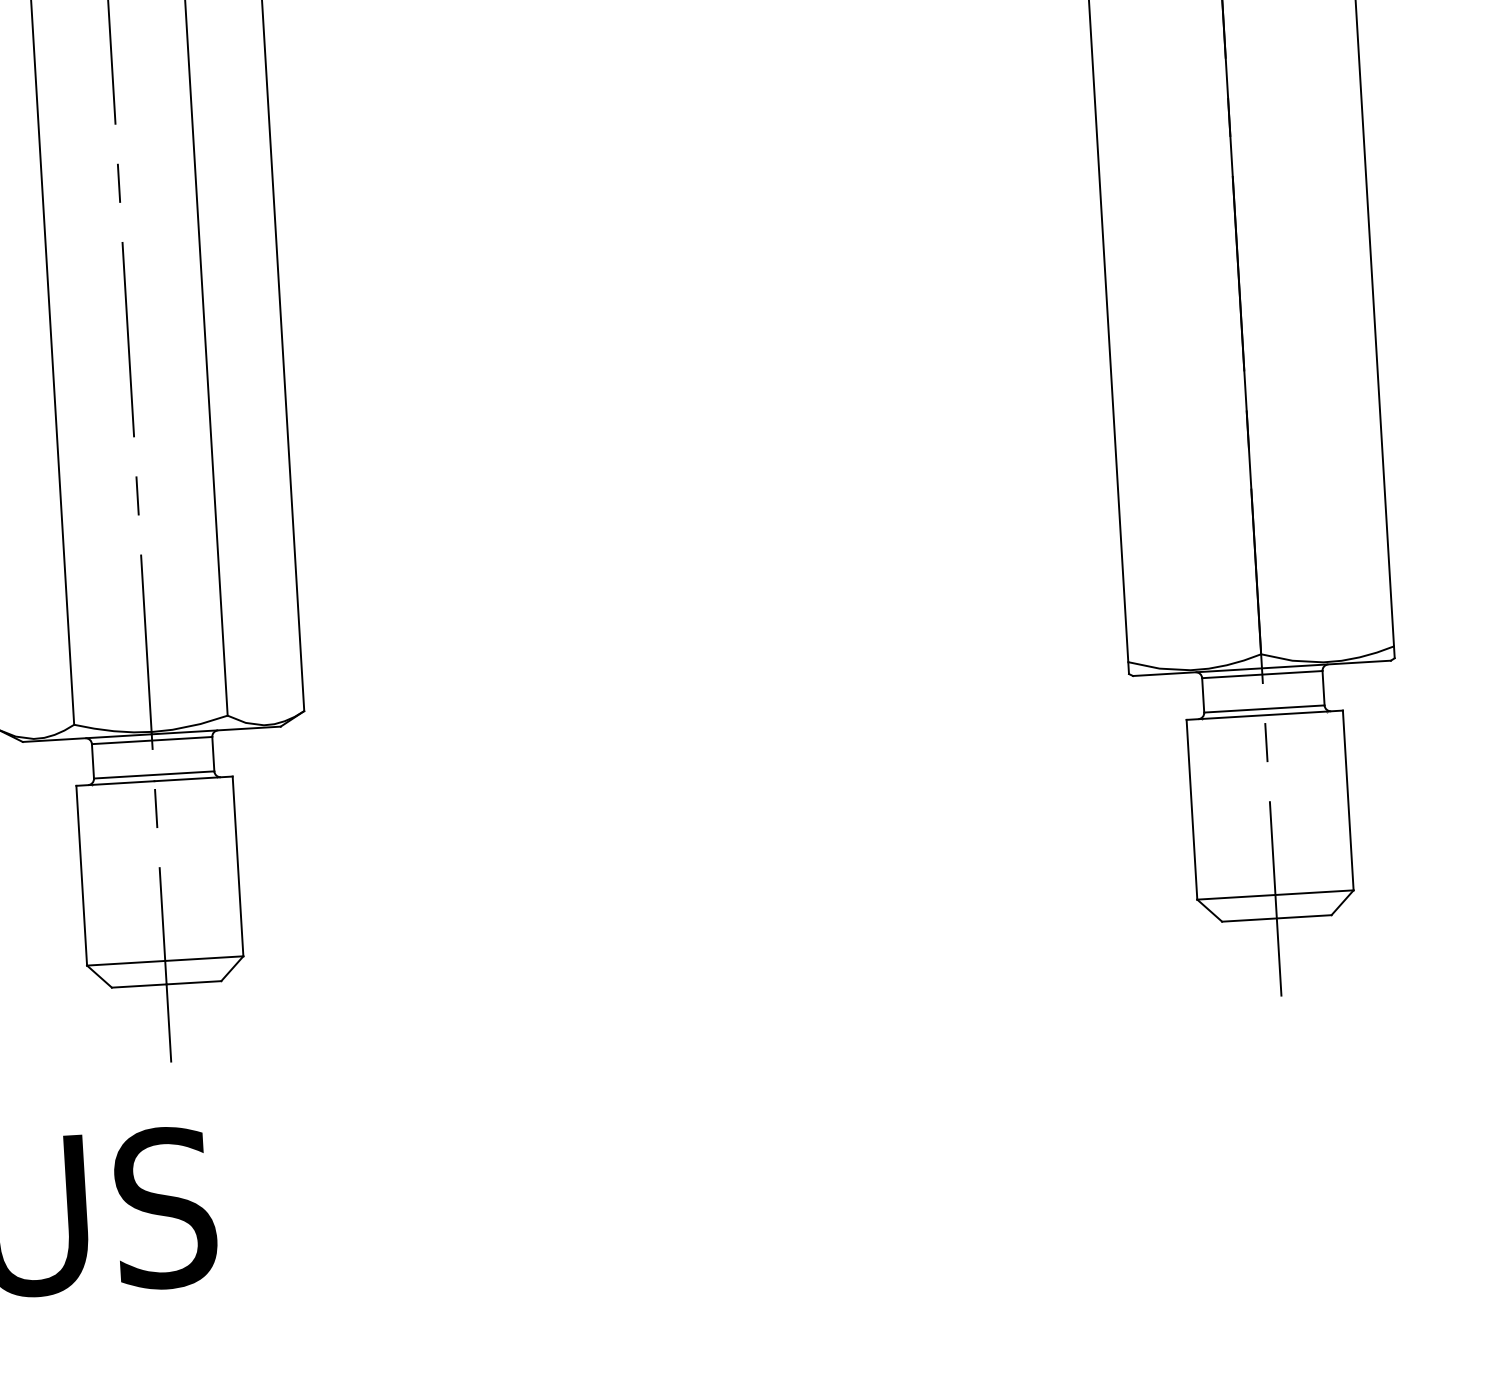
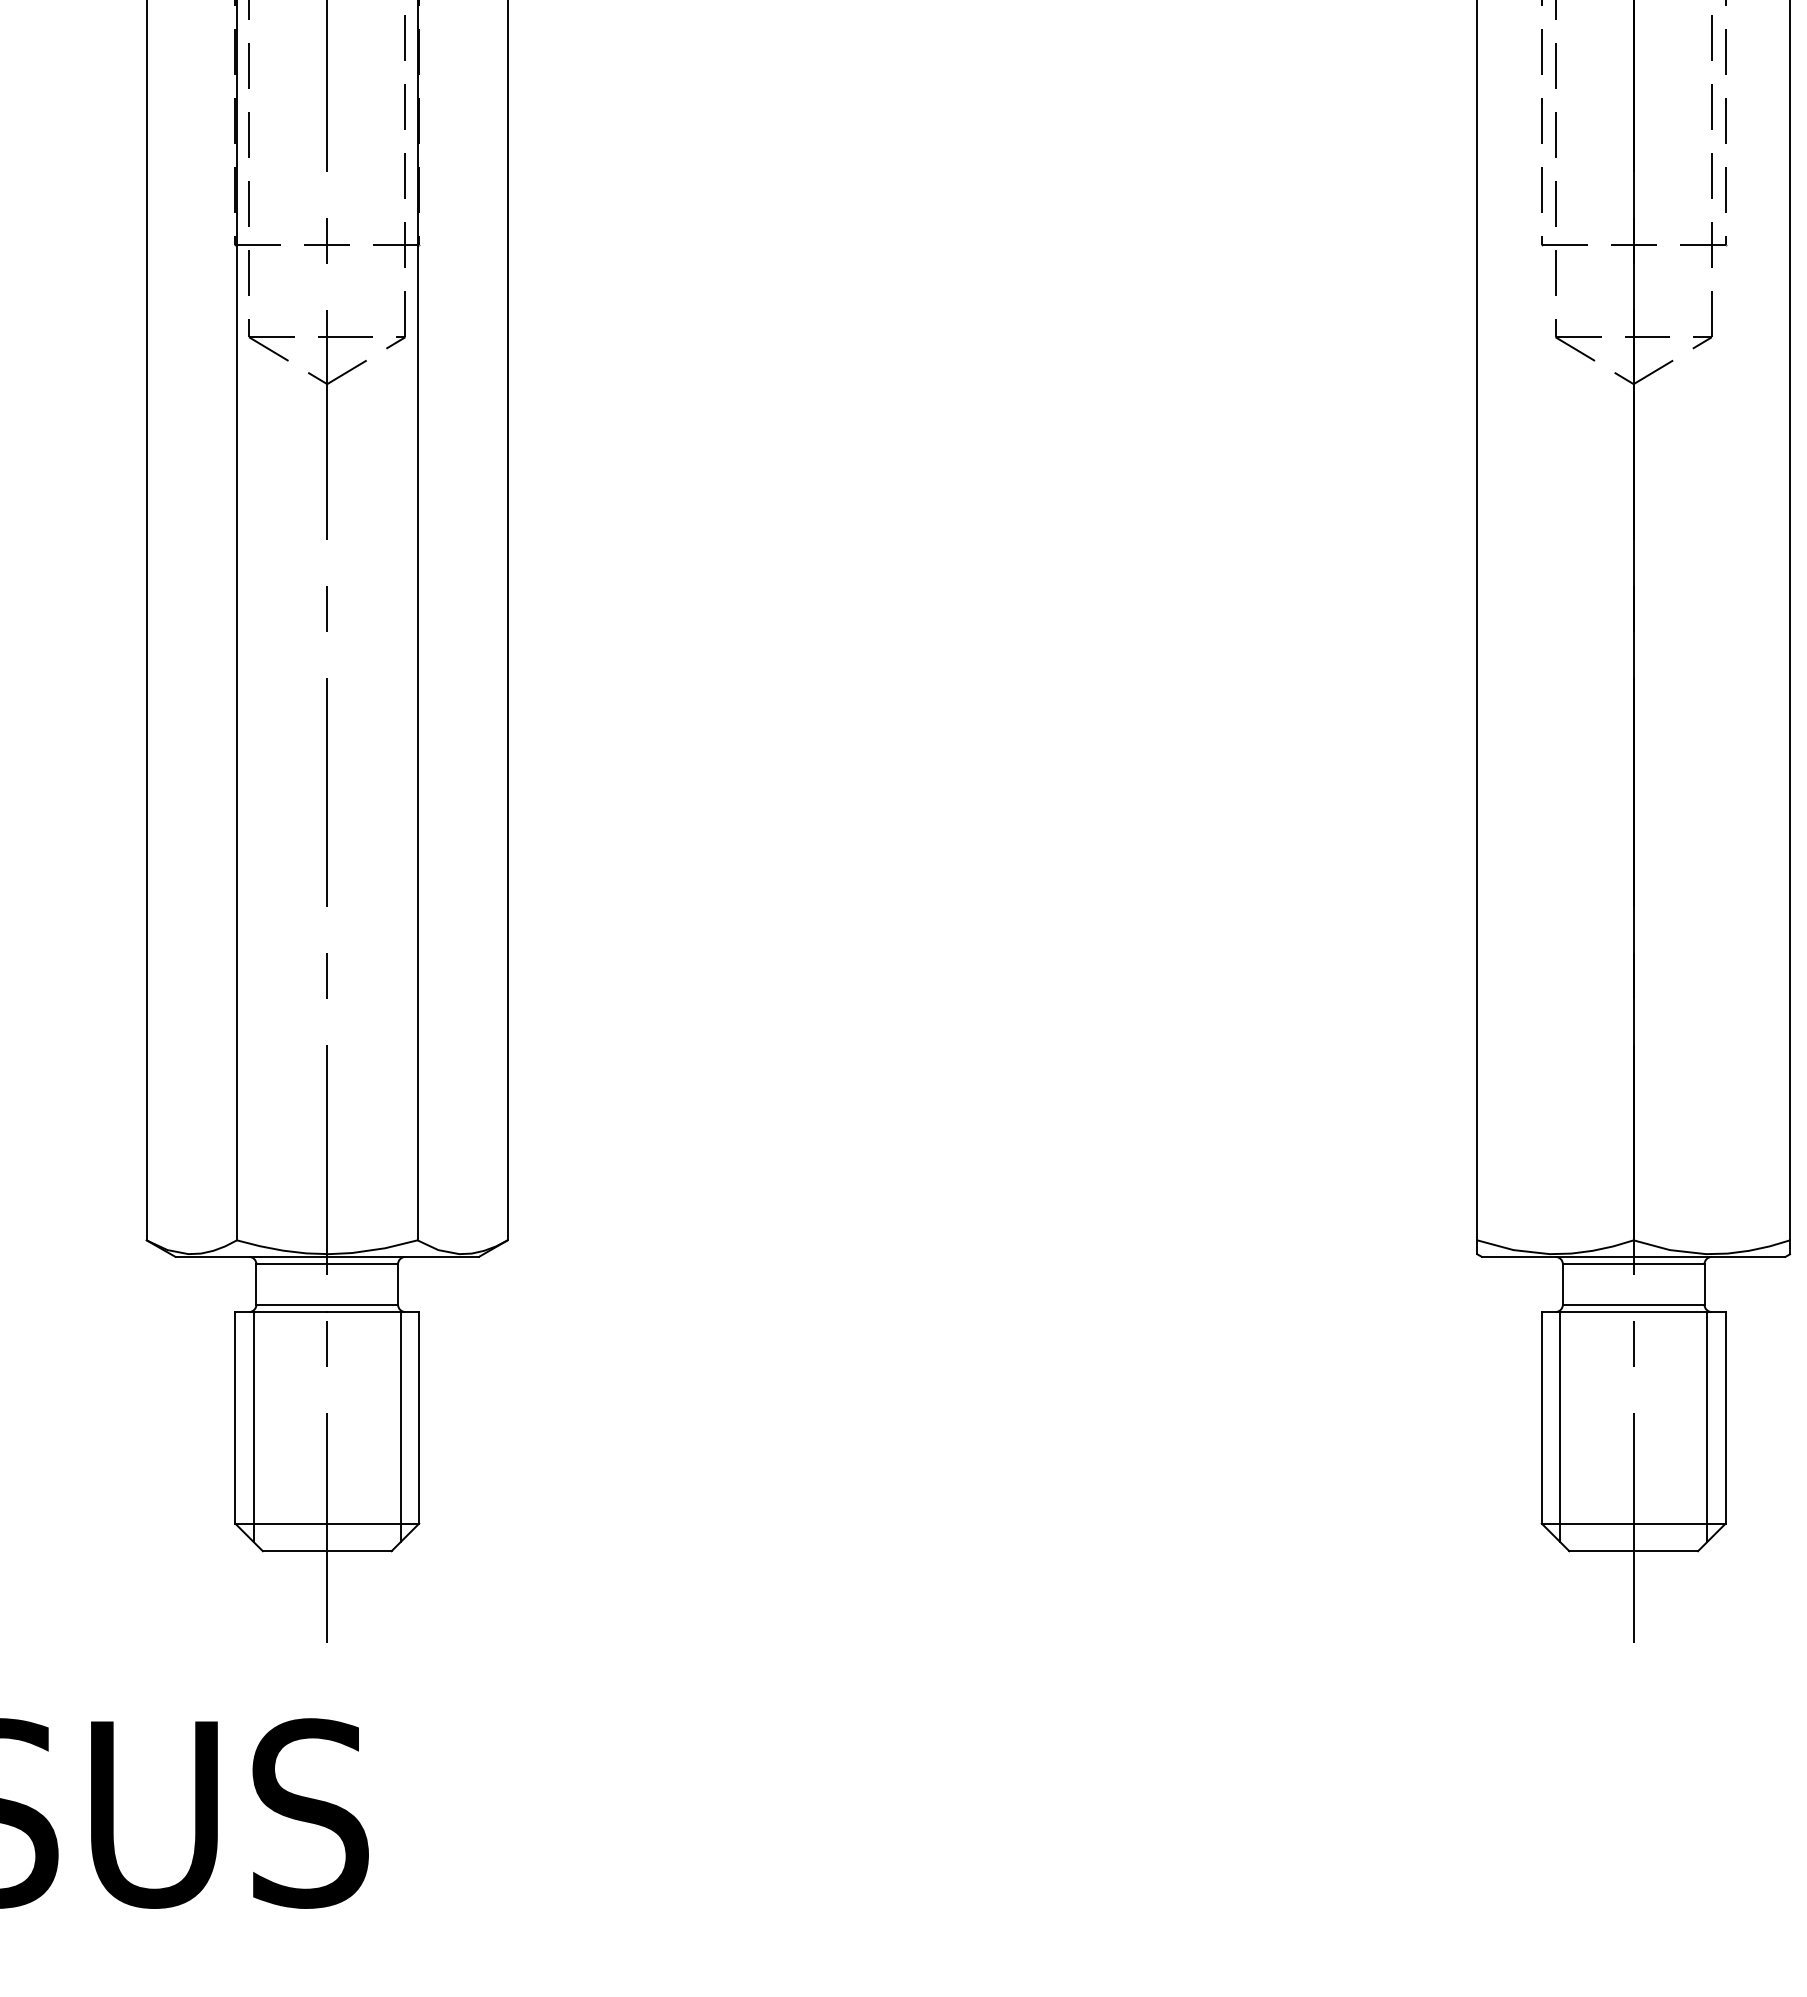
line: (1333, 809) -> (1707, 1427), added
line: (1208, 817) -> (1560, 1427), added
line: (222, 875) -> (400, 1427), added
line: (97, 883) -> (253, 1427), added

